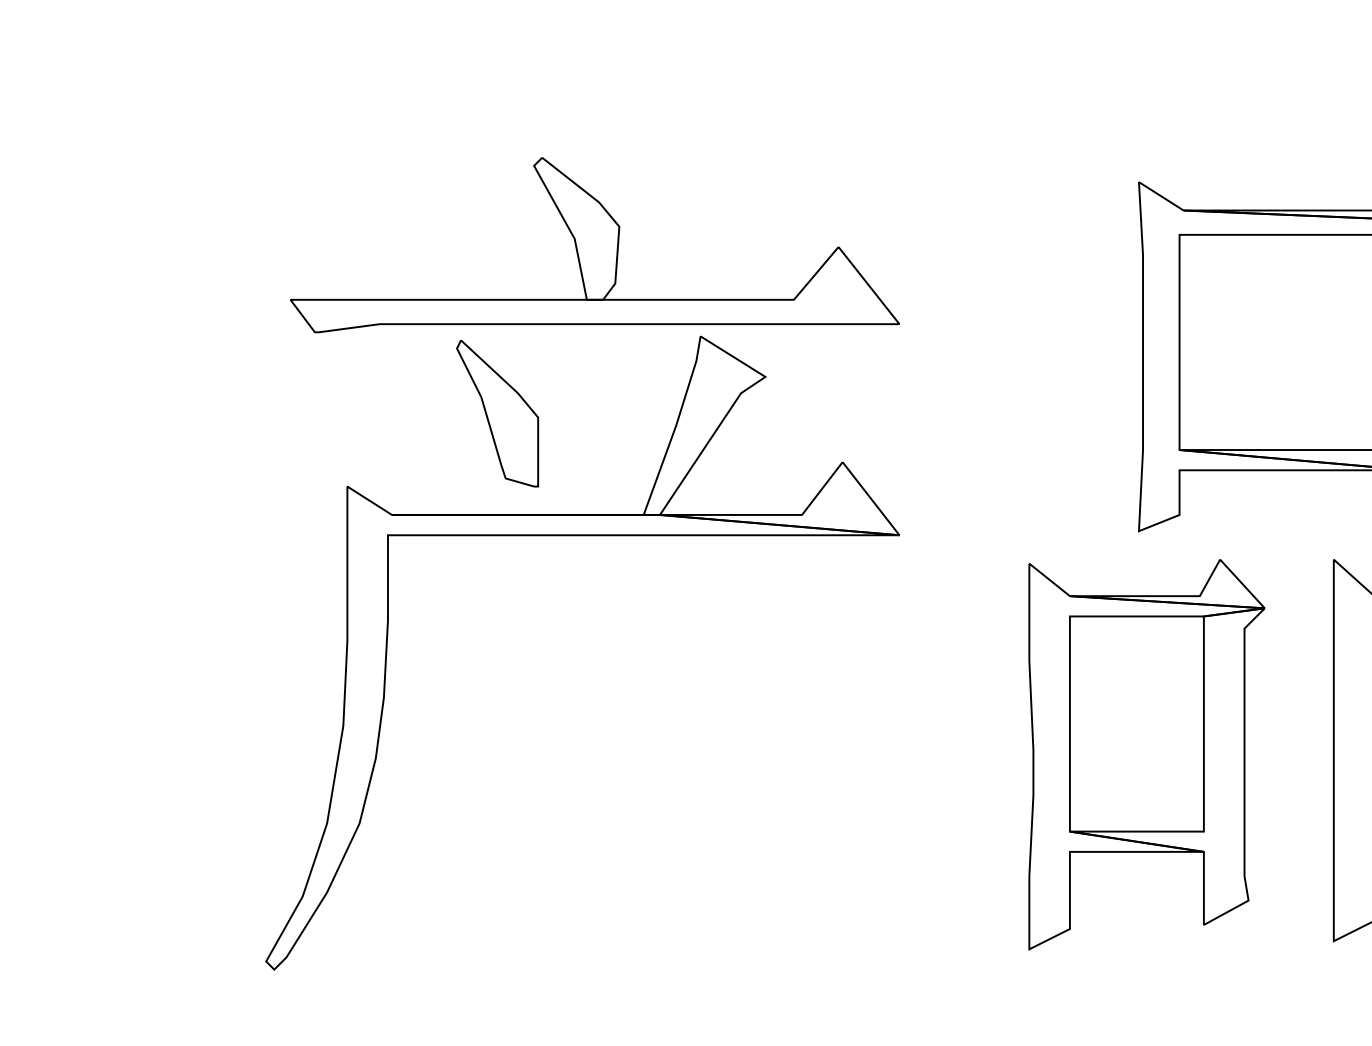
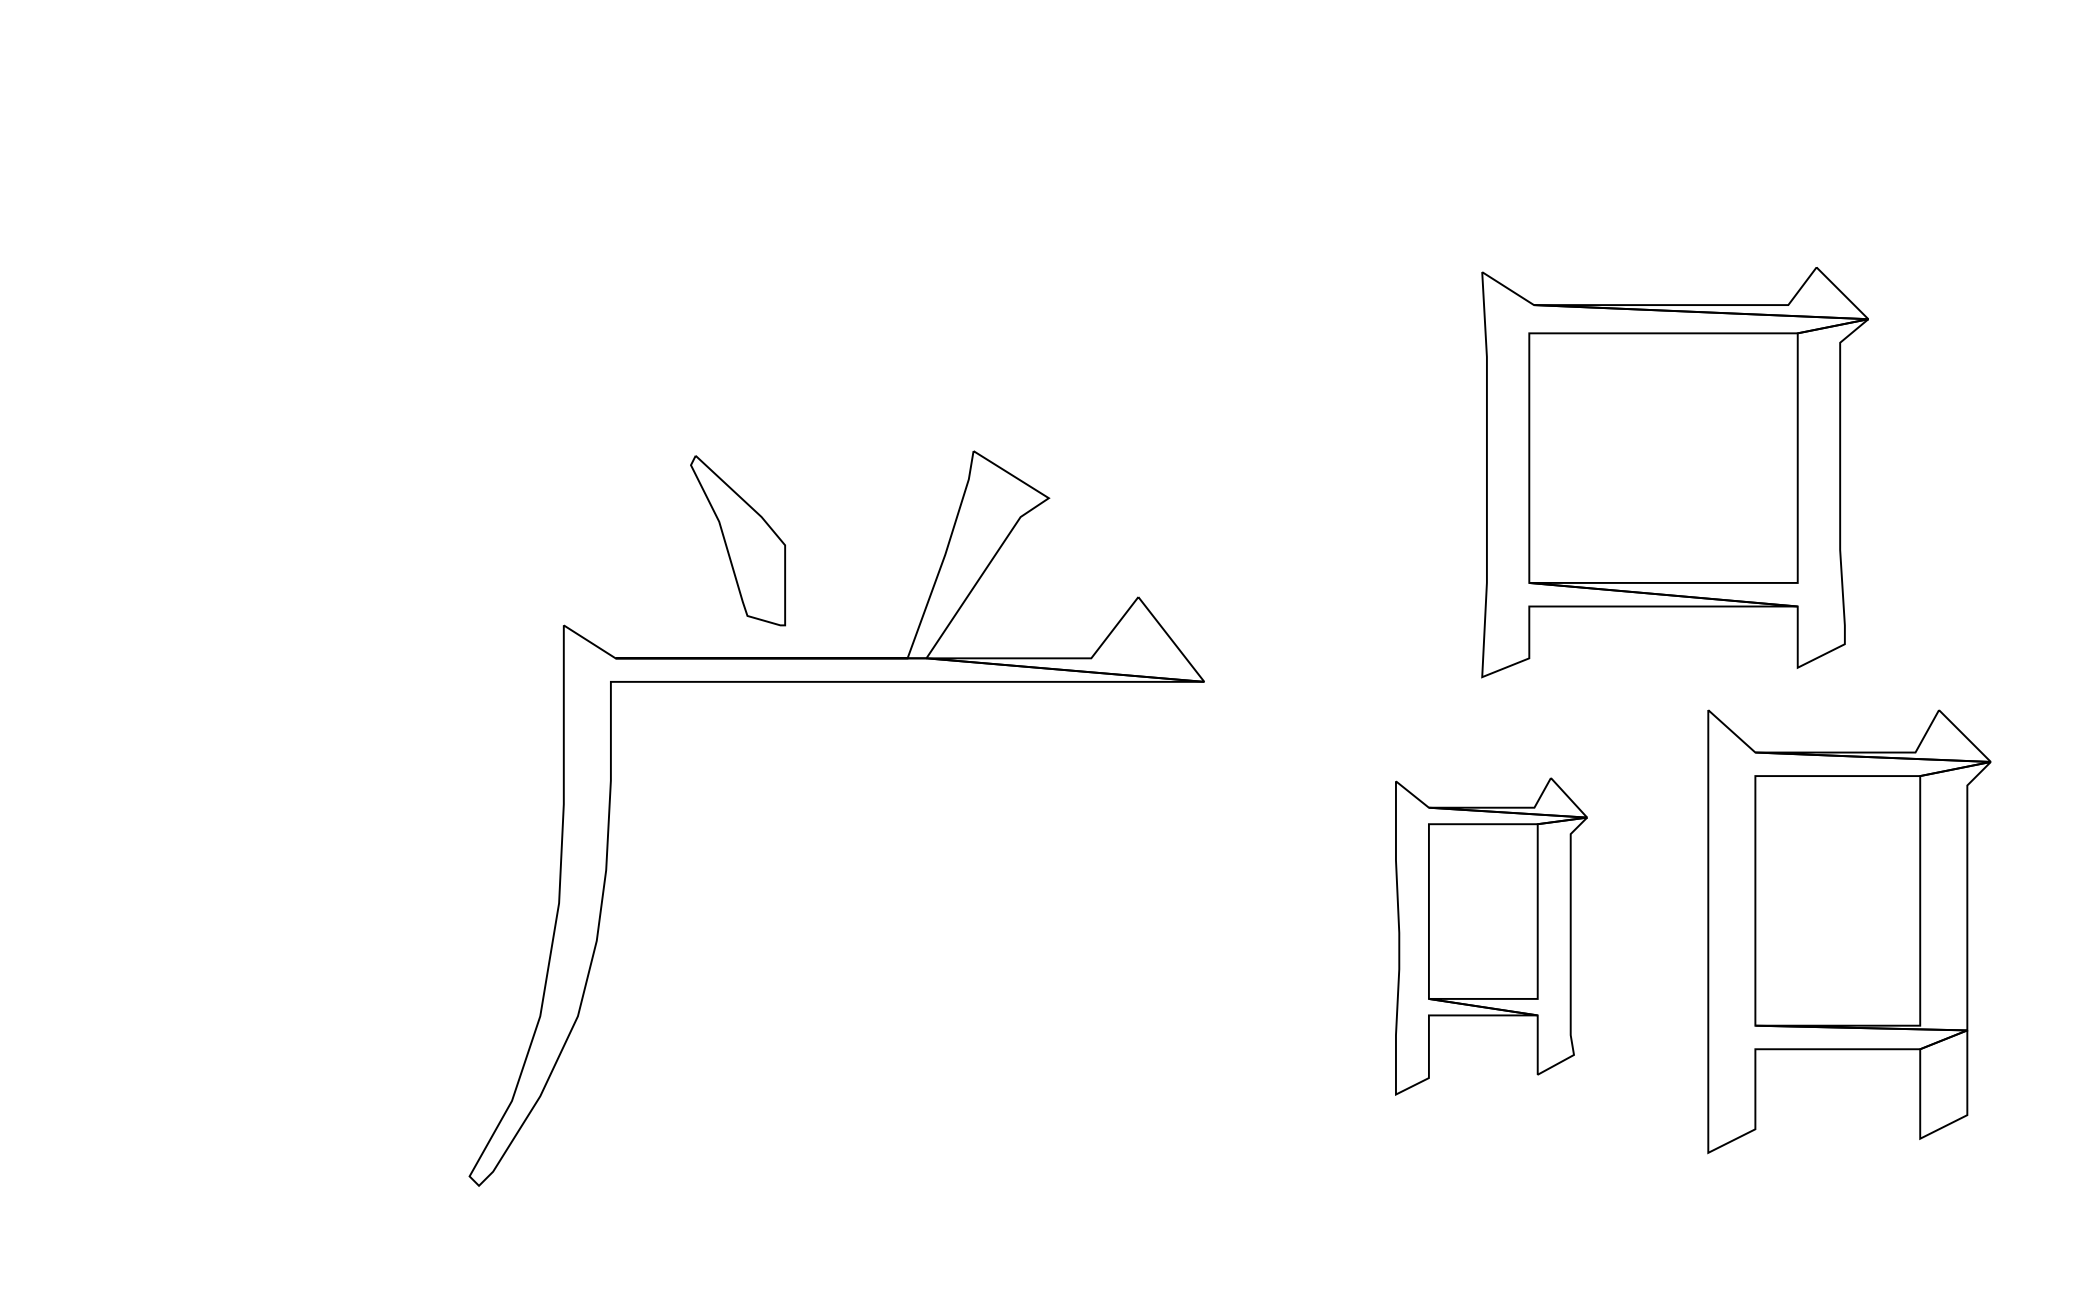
part: (594, 245) -> (850, 345), removed
part: (1146, 754) -> (1491, 936), size x0.7

